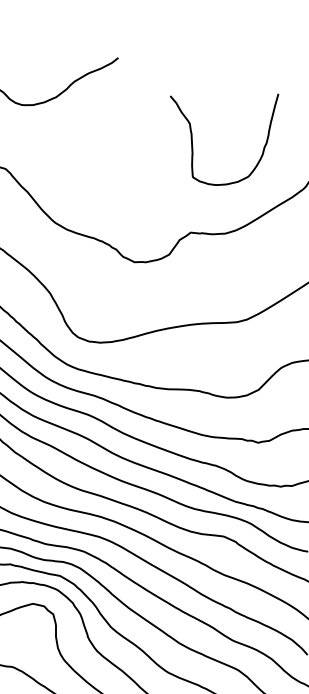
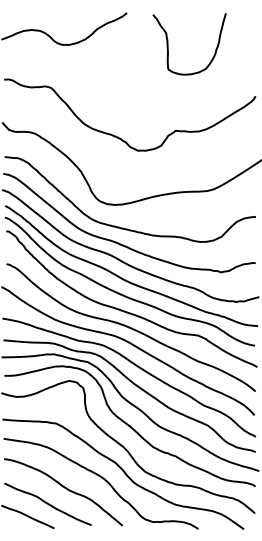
curve: (193, 140) -> (168, 44), moved

